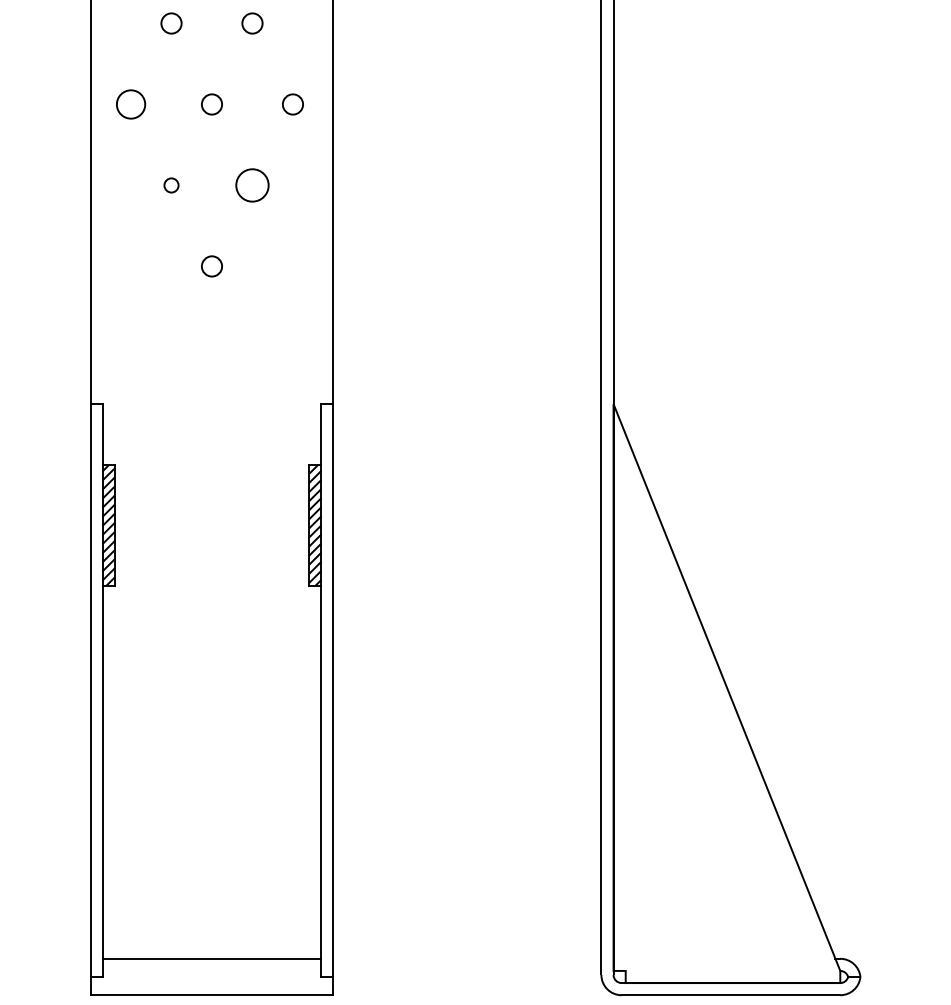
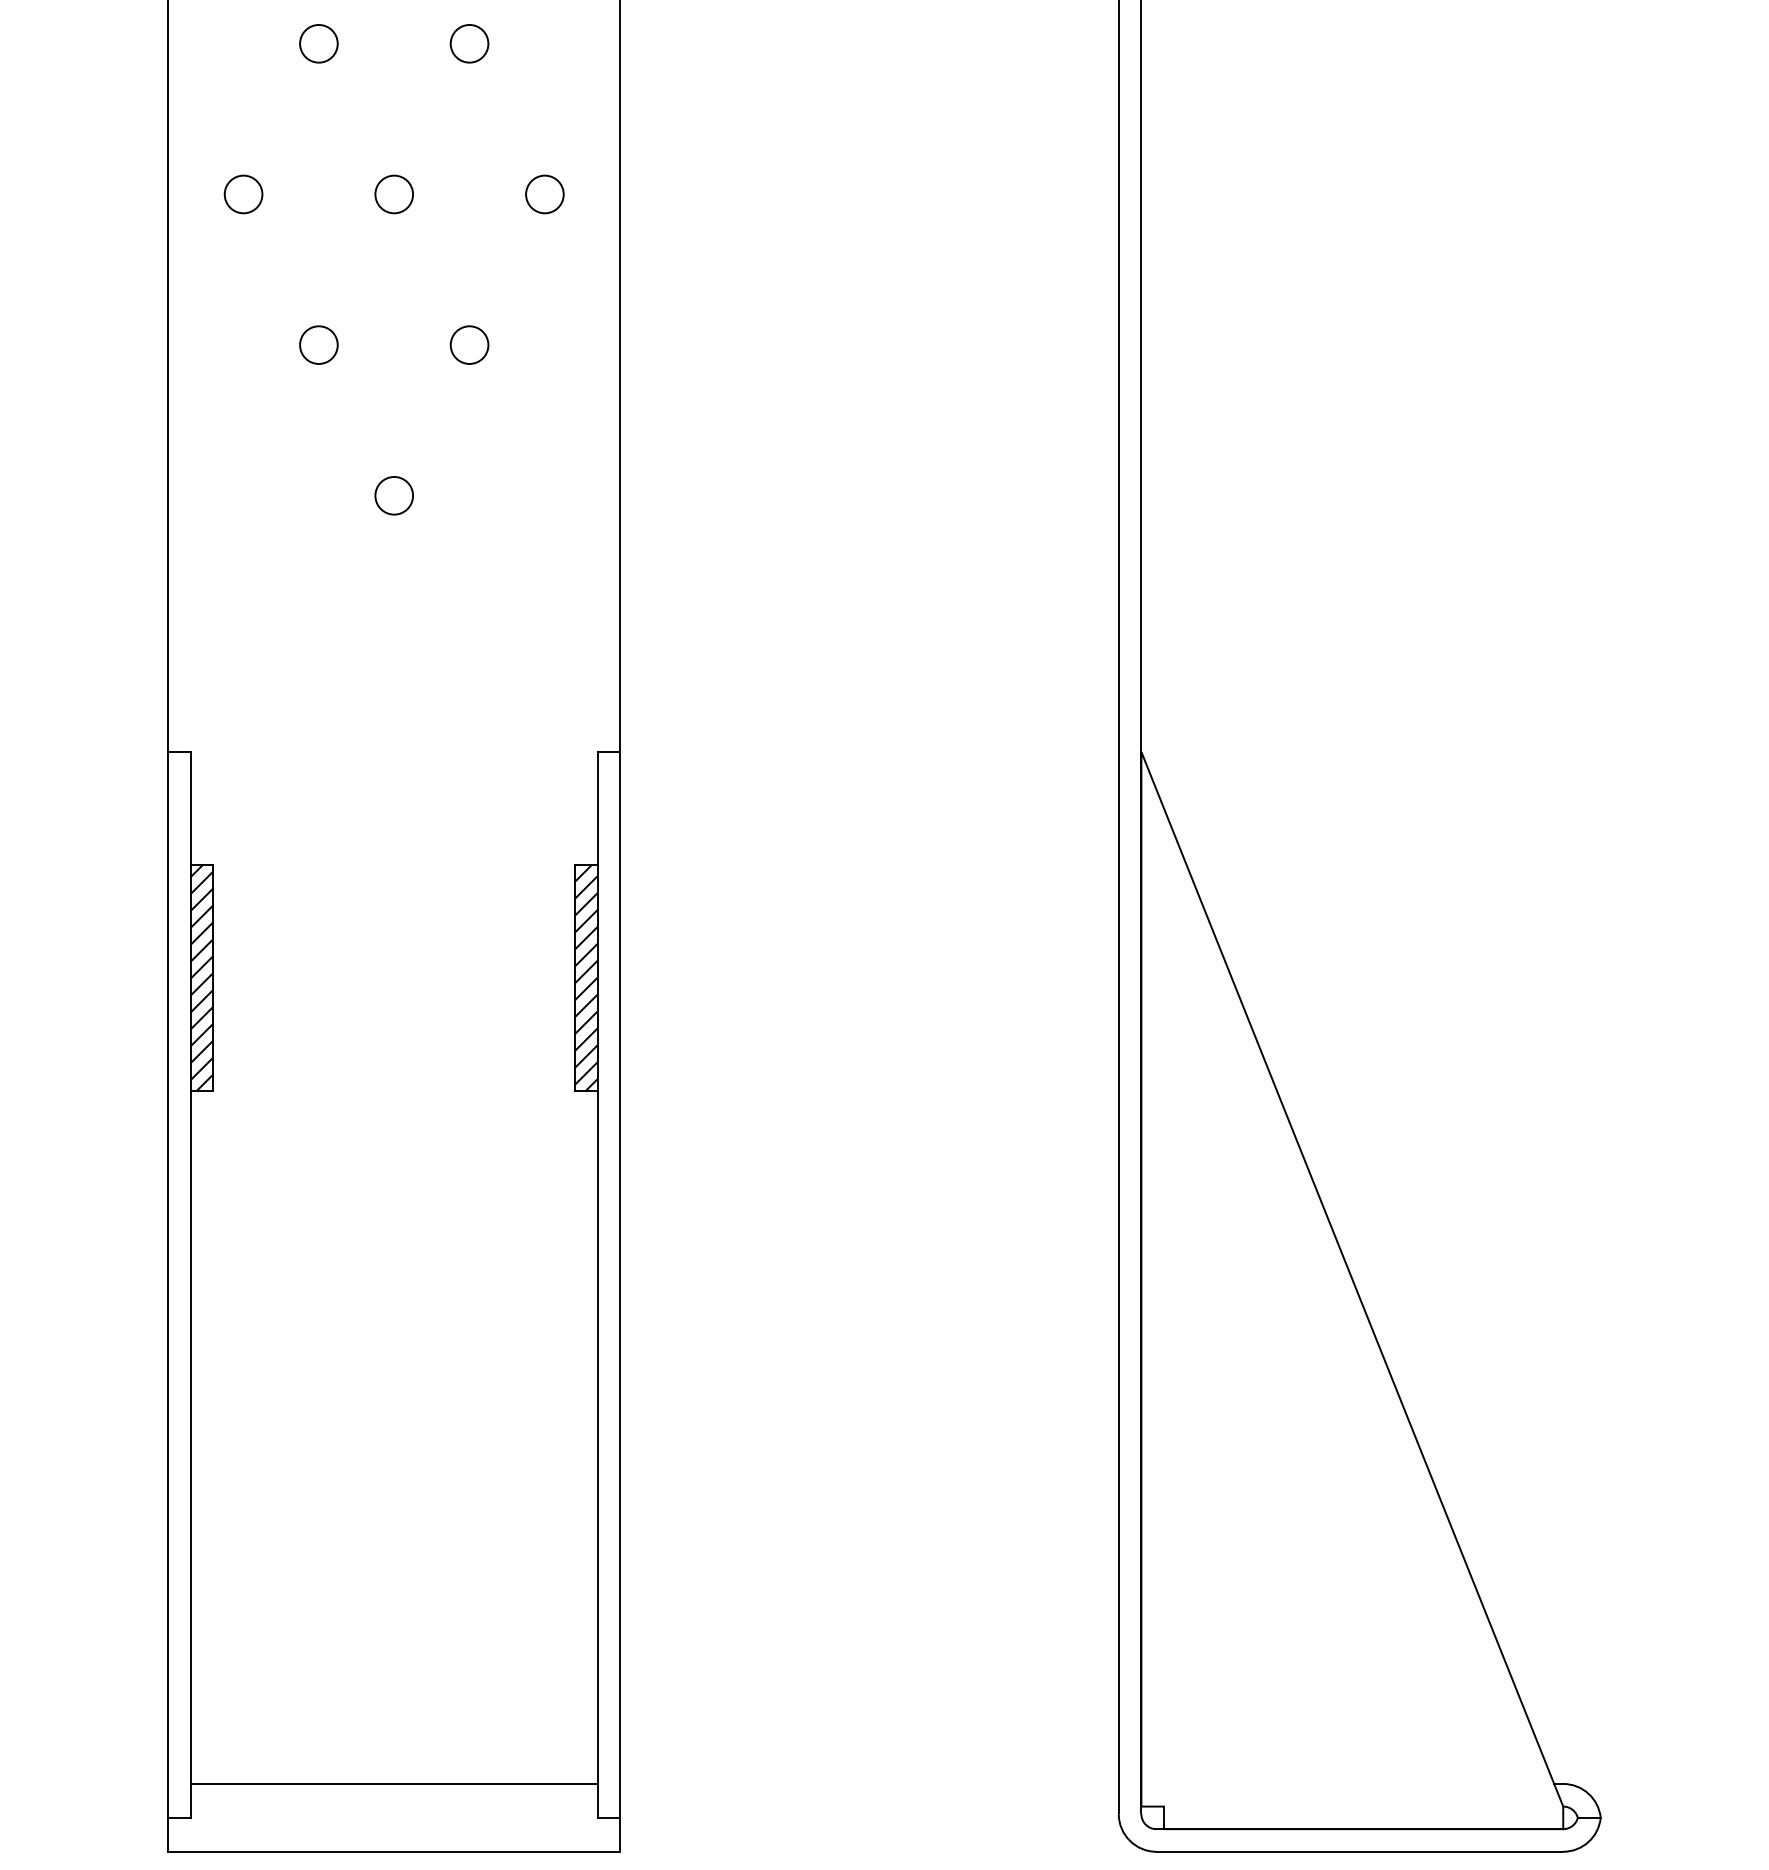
circle: (130, 104) -> (242, 194), size x0.71
circle: (171, 185) -> (318, 345), size x1.43
circle: (252, 185) -> (469, 345), size x0.62

